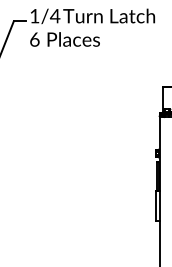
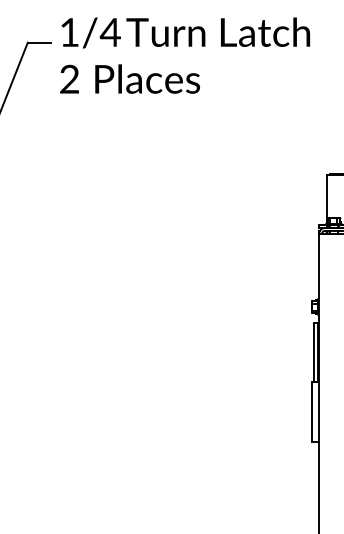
text: (34, 39) -> (69, 79), 6 -> 2

